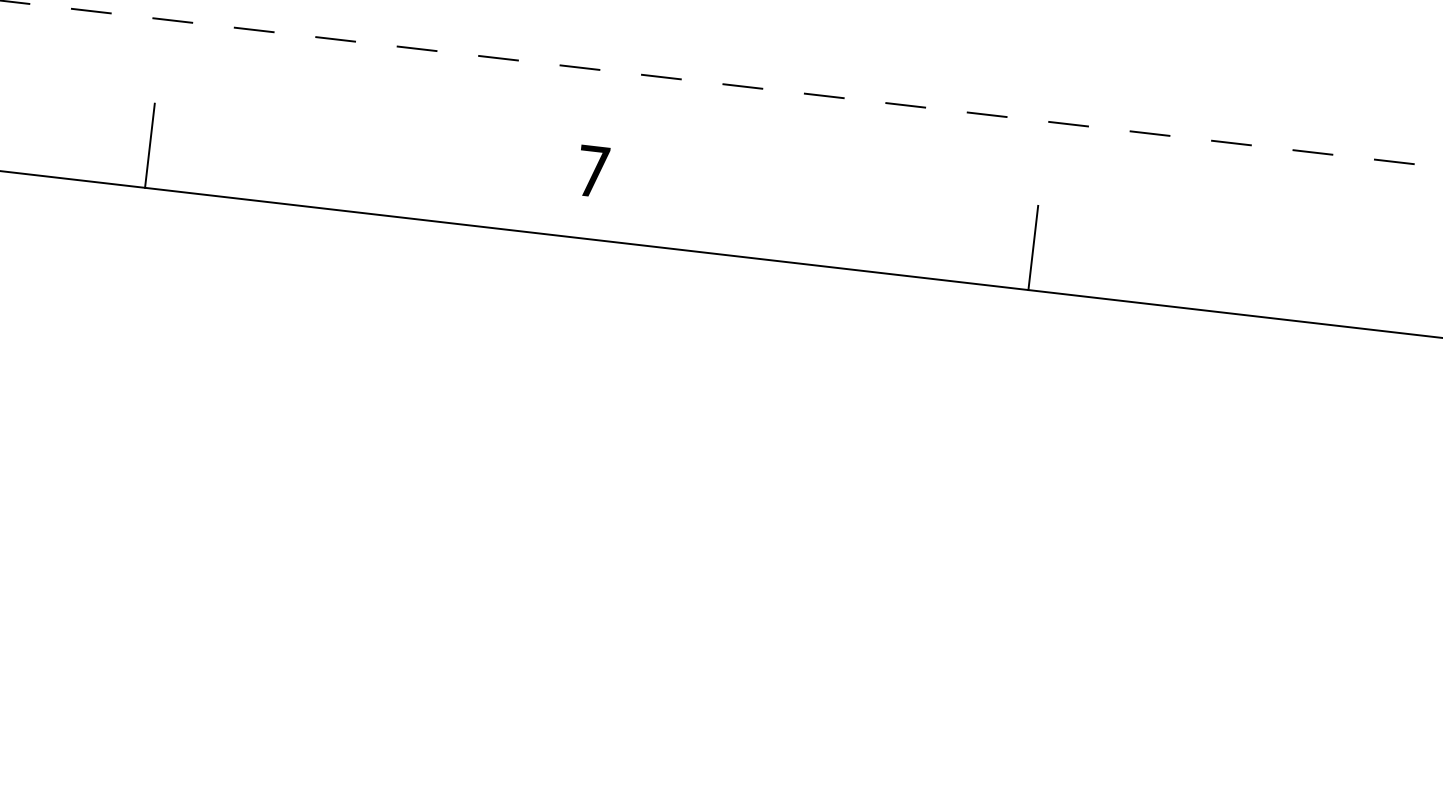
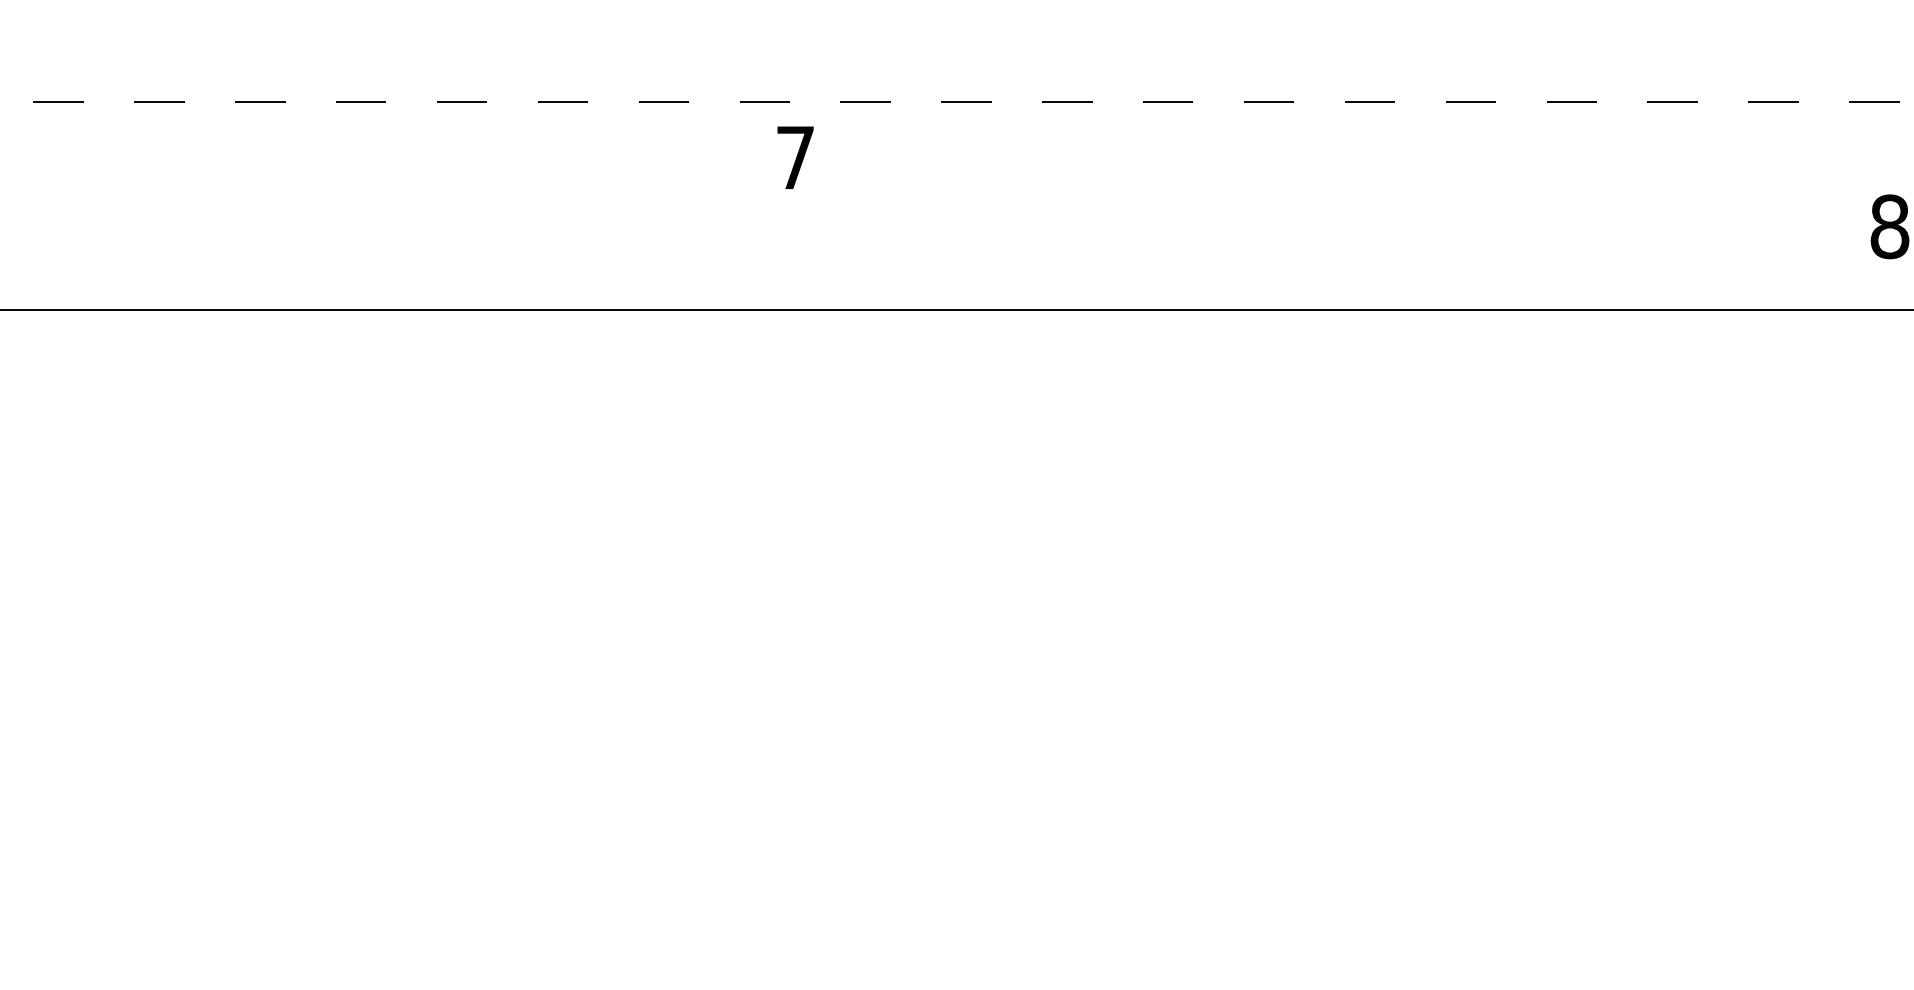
line: (150, 145) -> (250, 257), removed
text: (593, 171) -> (795, 157), moved
line: (1033, 247) -> (1344, 257), removed

